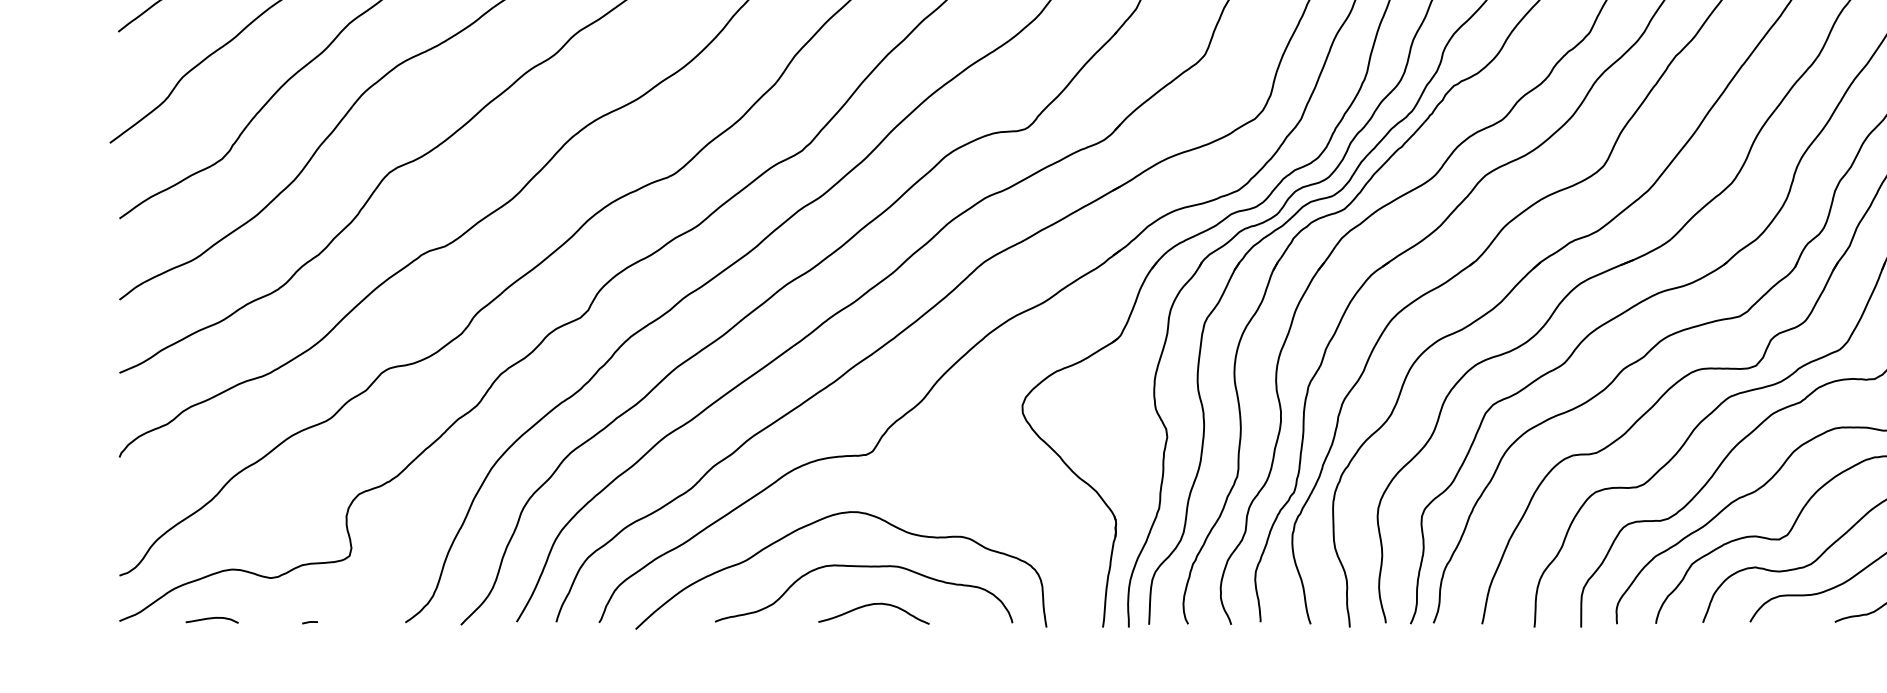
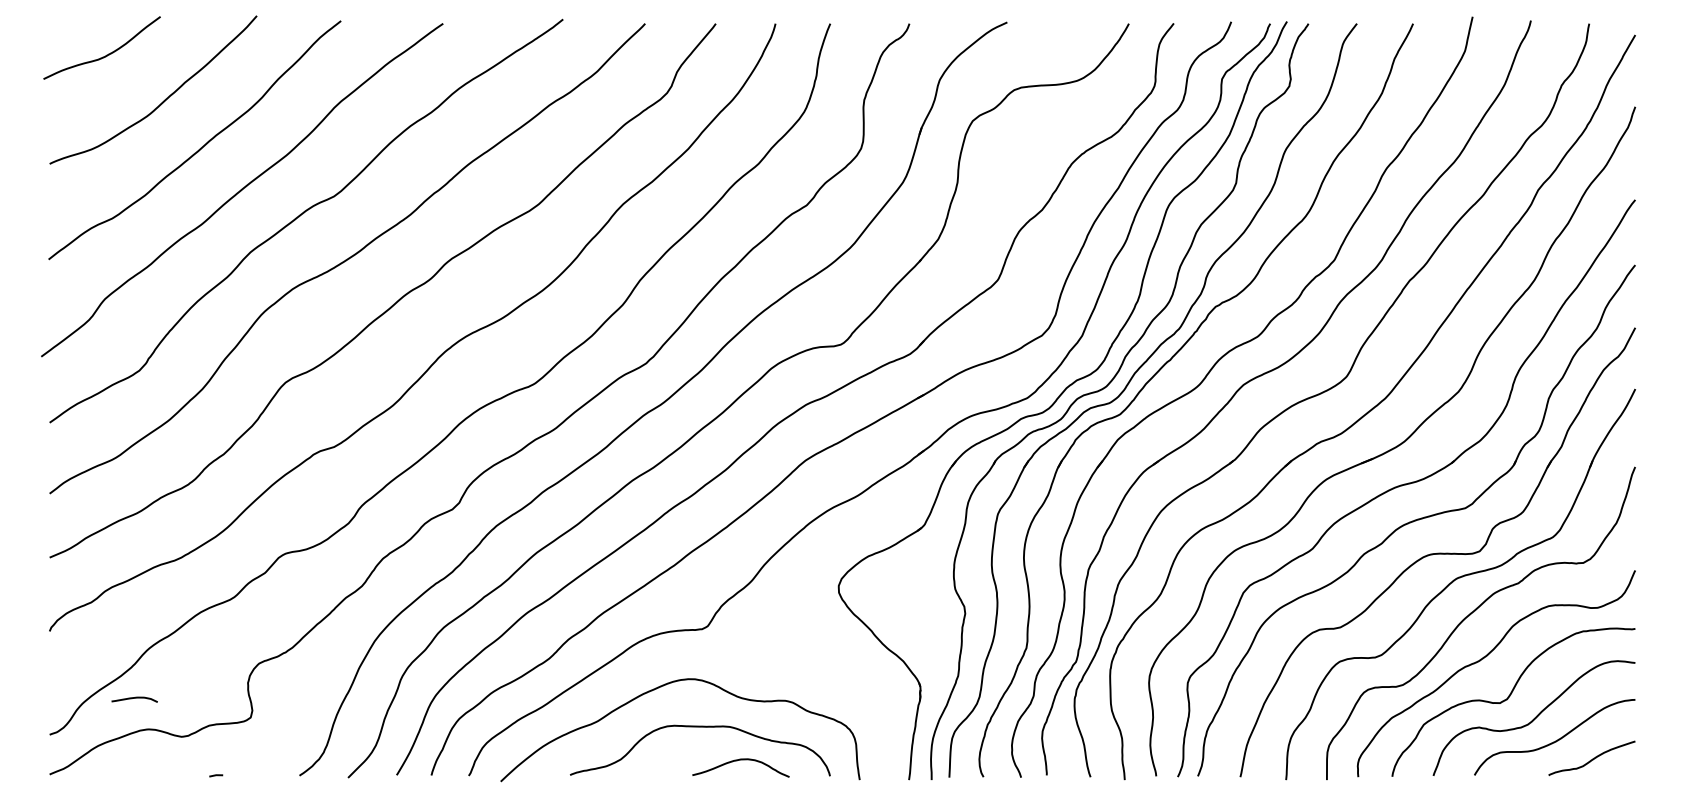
curve: (870, 606) -> (737, 761), moved
curve: (211, 618) -> (134, 698), moved

